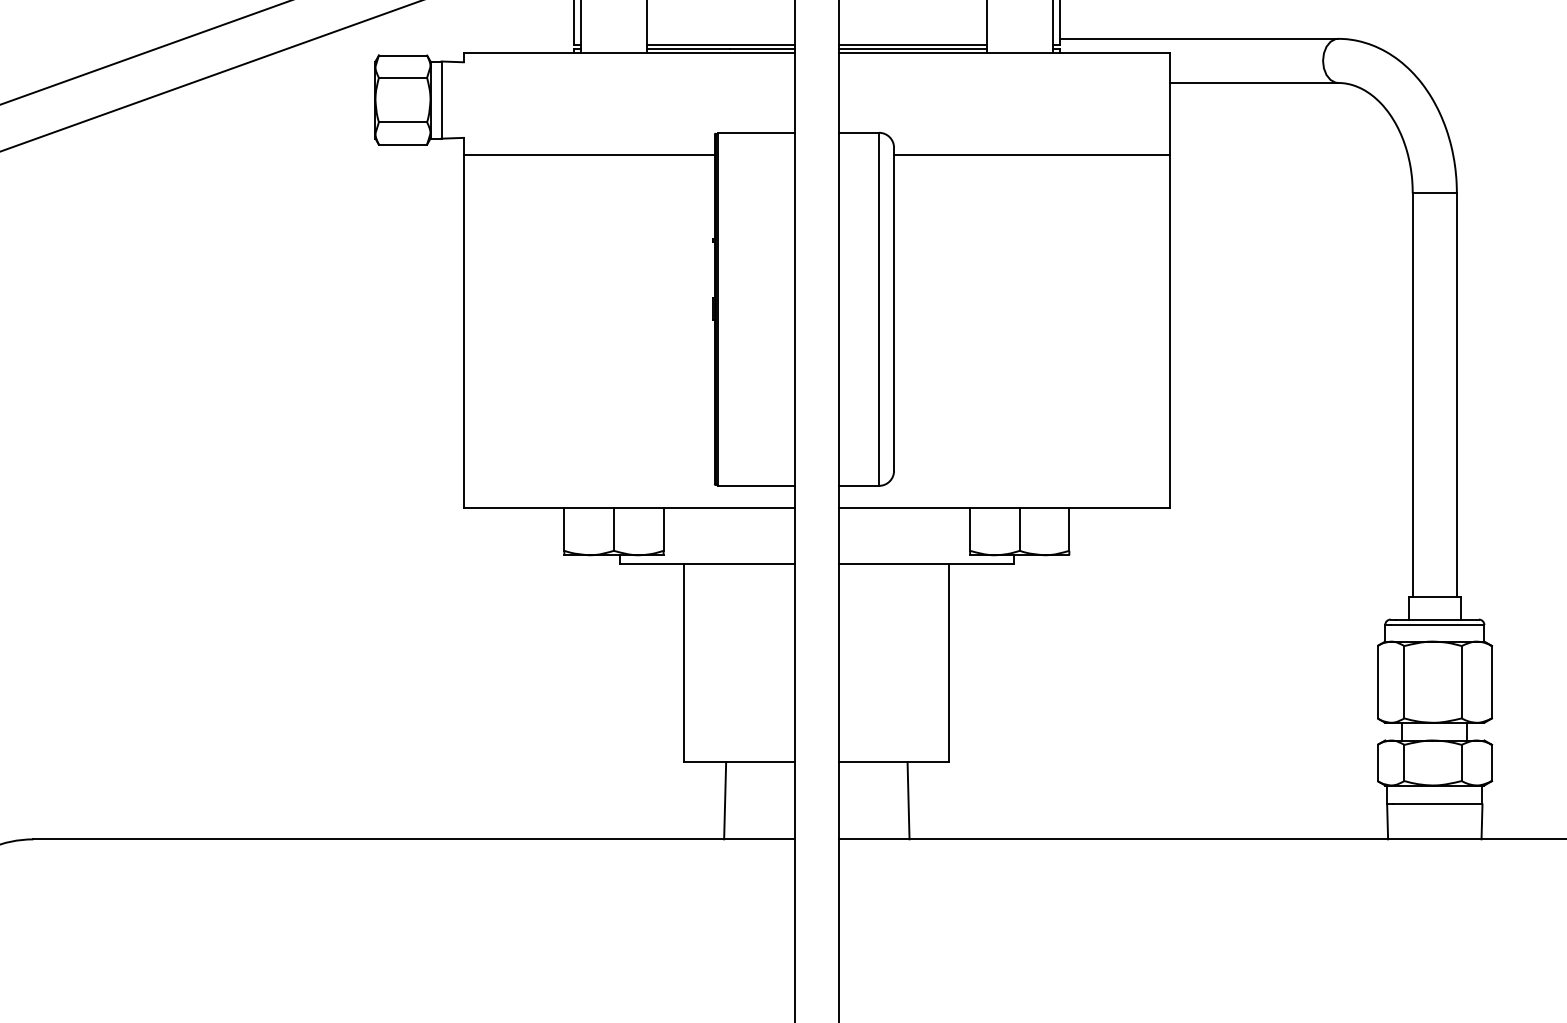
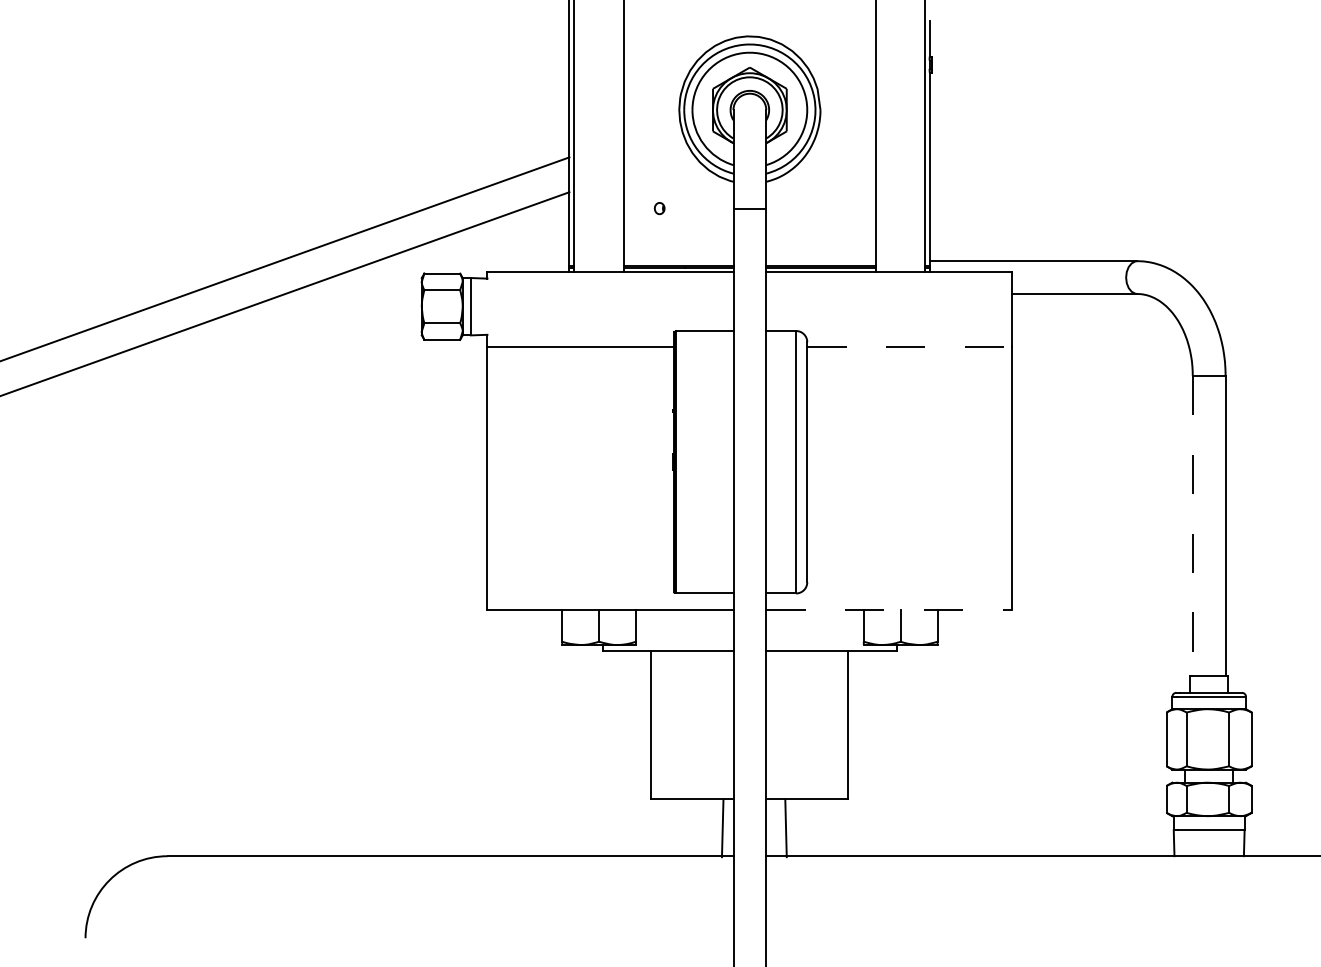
line: (1031, 154) -> (909, 347), solid -> dashed
line: (1412, 395) -> (1192, 526), solid -> dashed
line: (1004, 507) -> (889, 609), solid -> dashed
line: (724, 800) -> (722, 828), moved
line: (907, 800) -> (785, 828), moved

